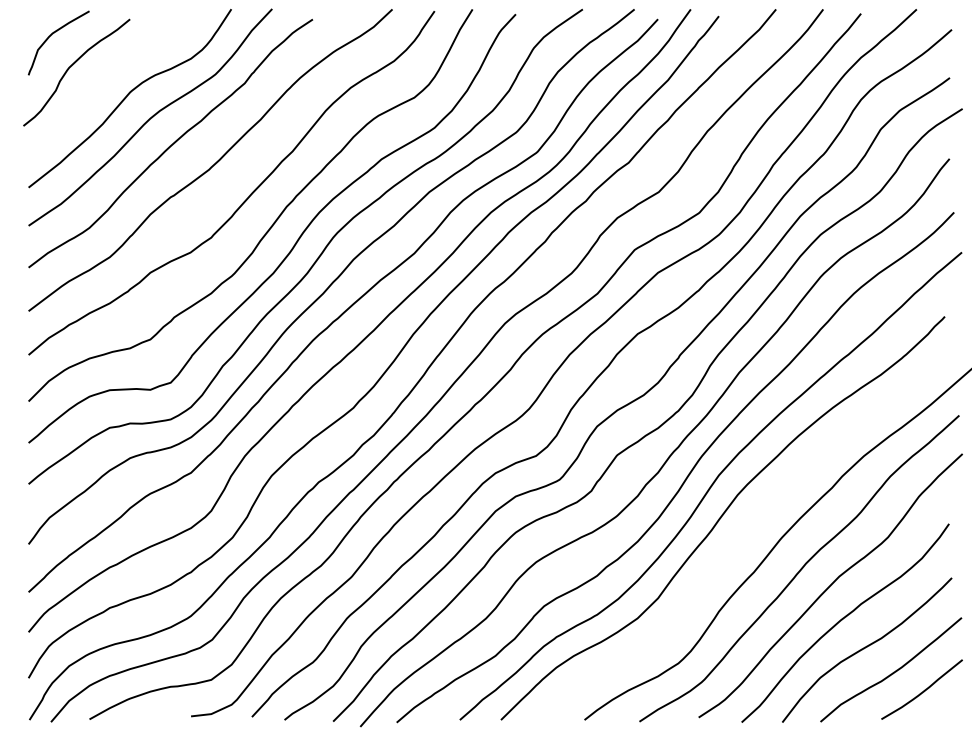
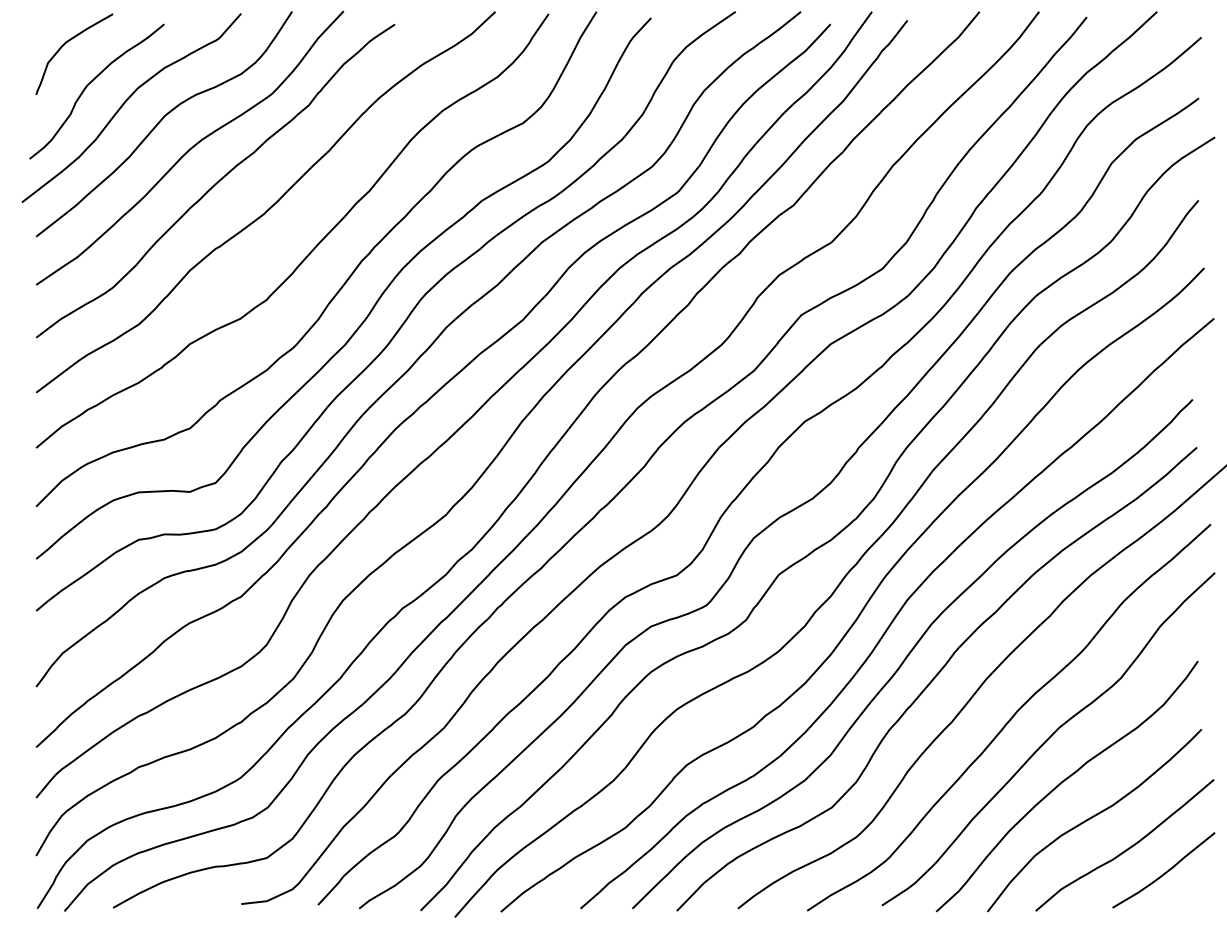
curve: (99, 82) -> (125, 103), added
curve: (741, 537) -> (935, 678), added

